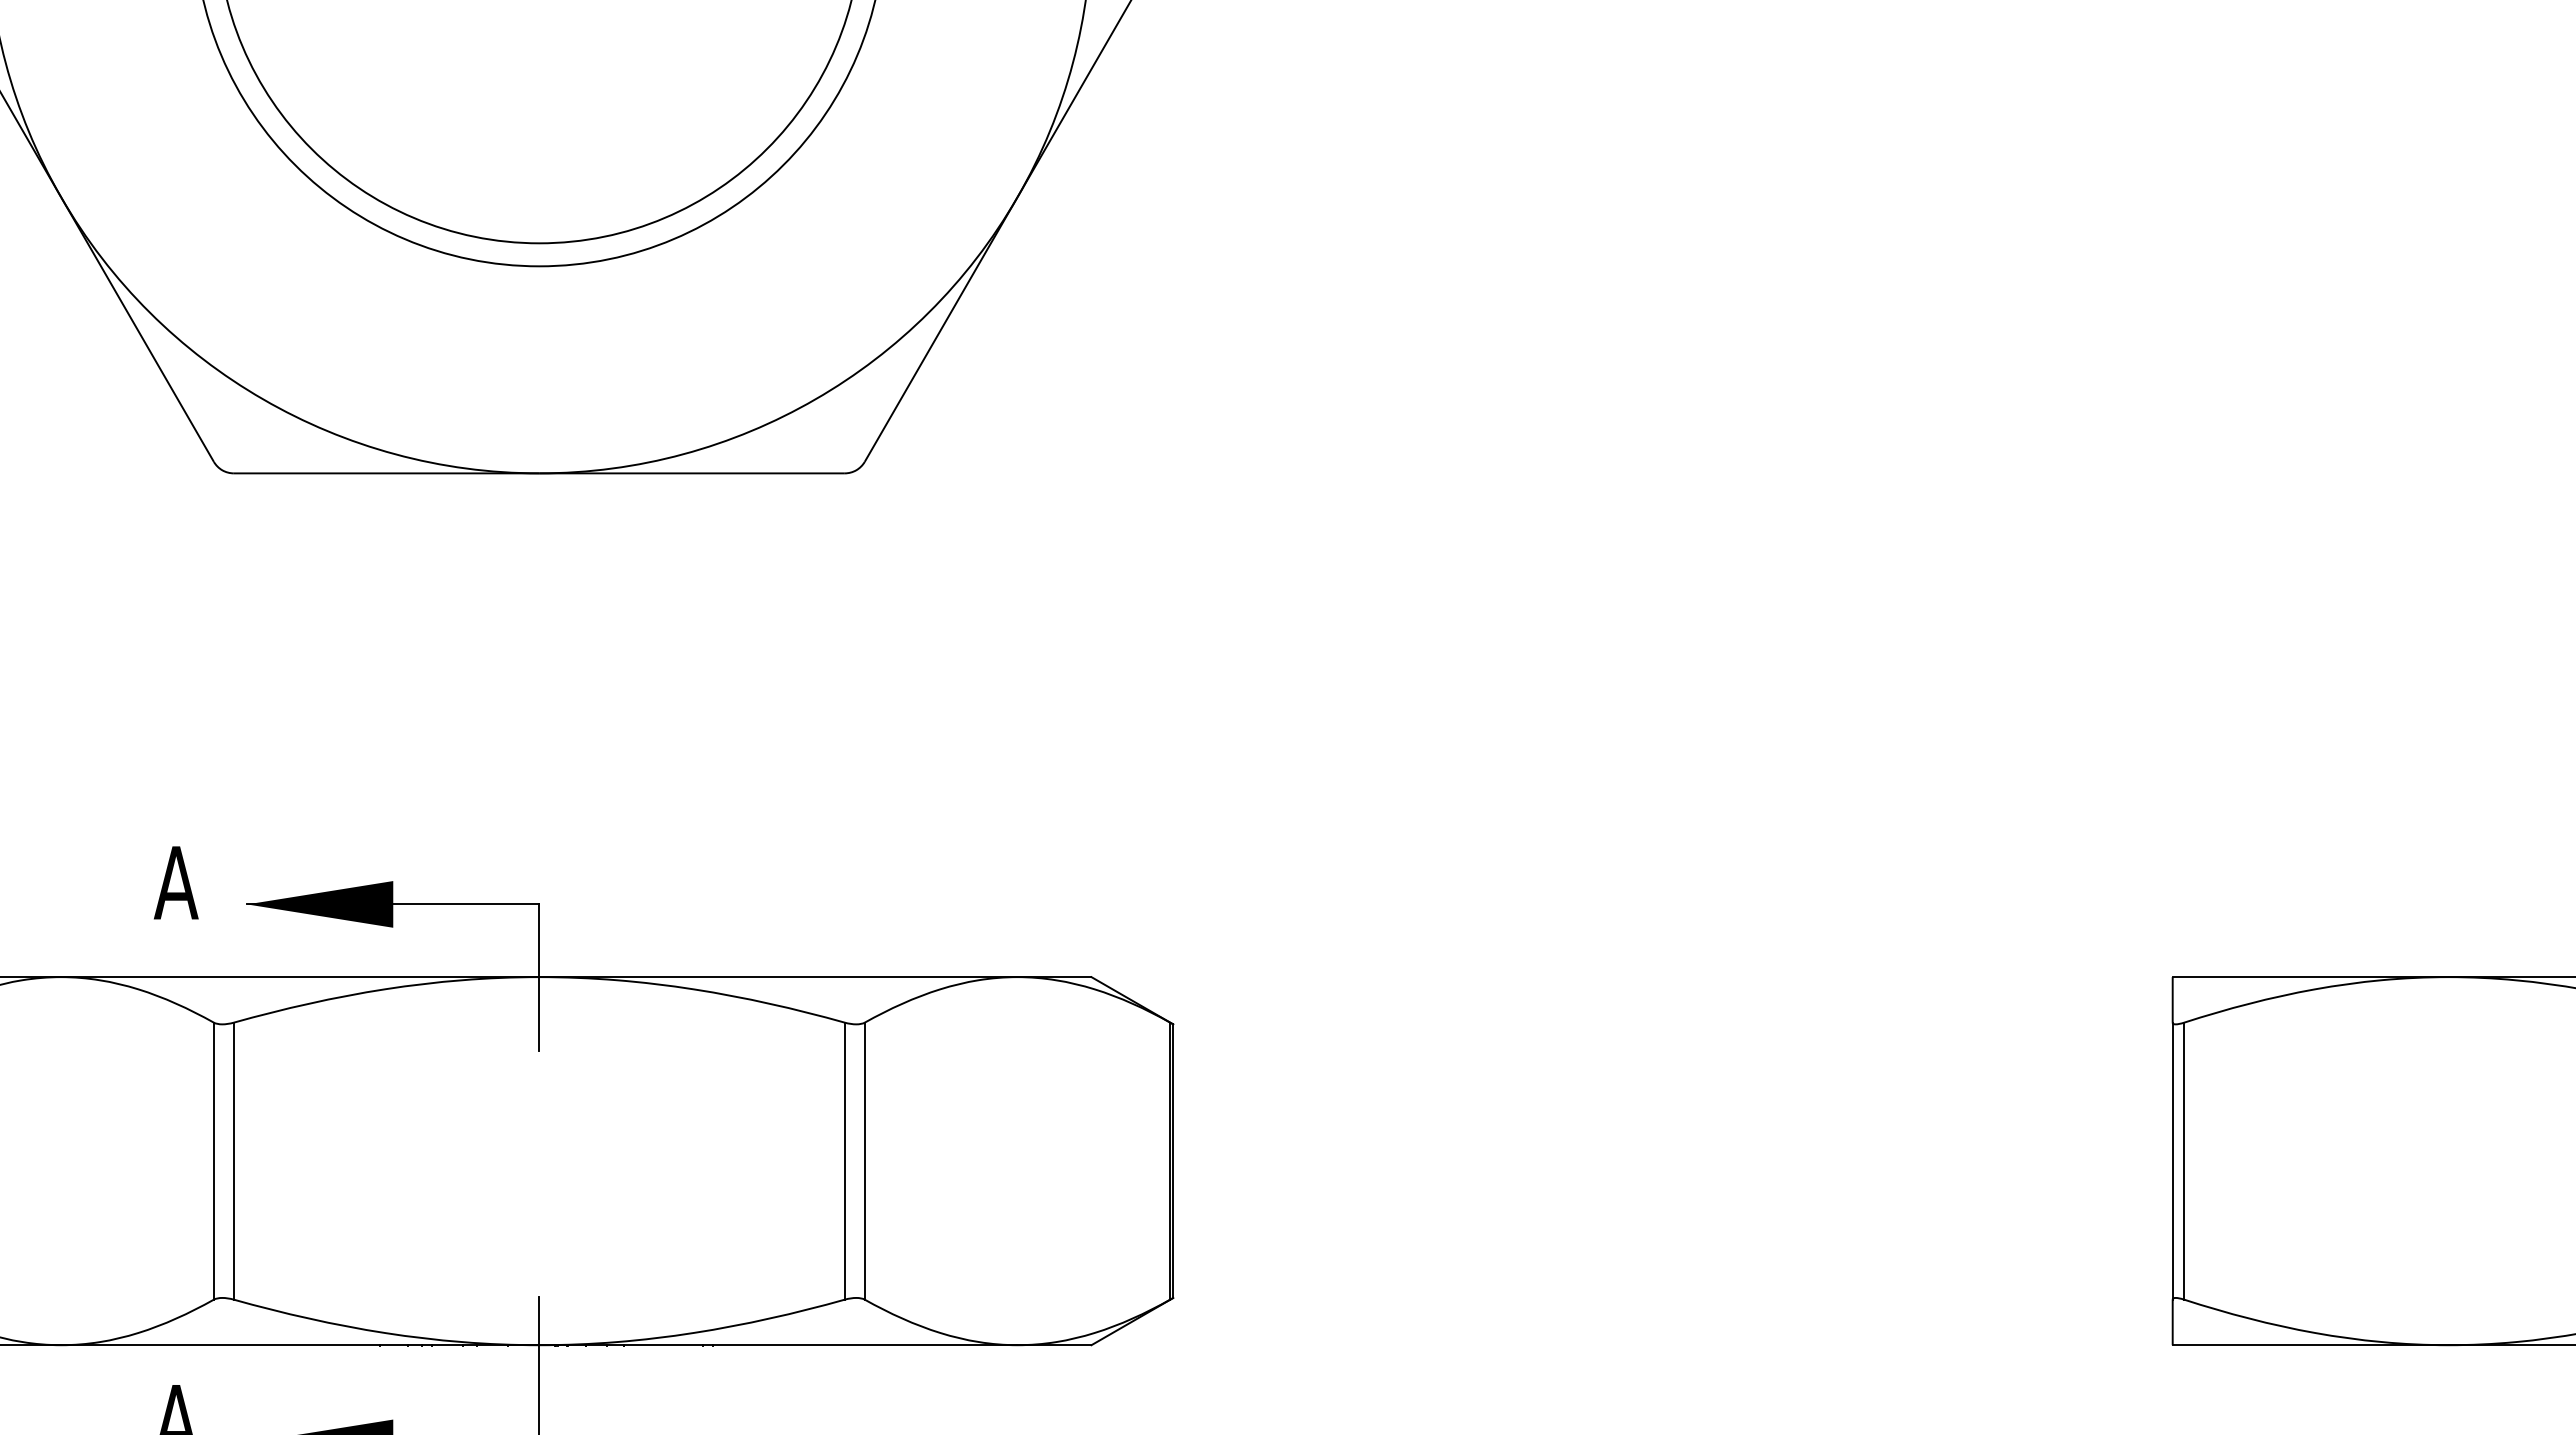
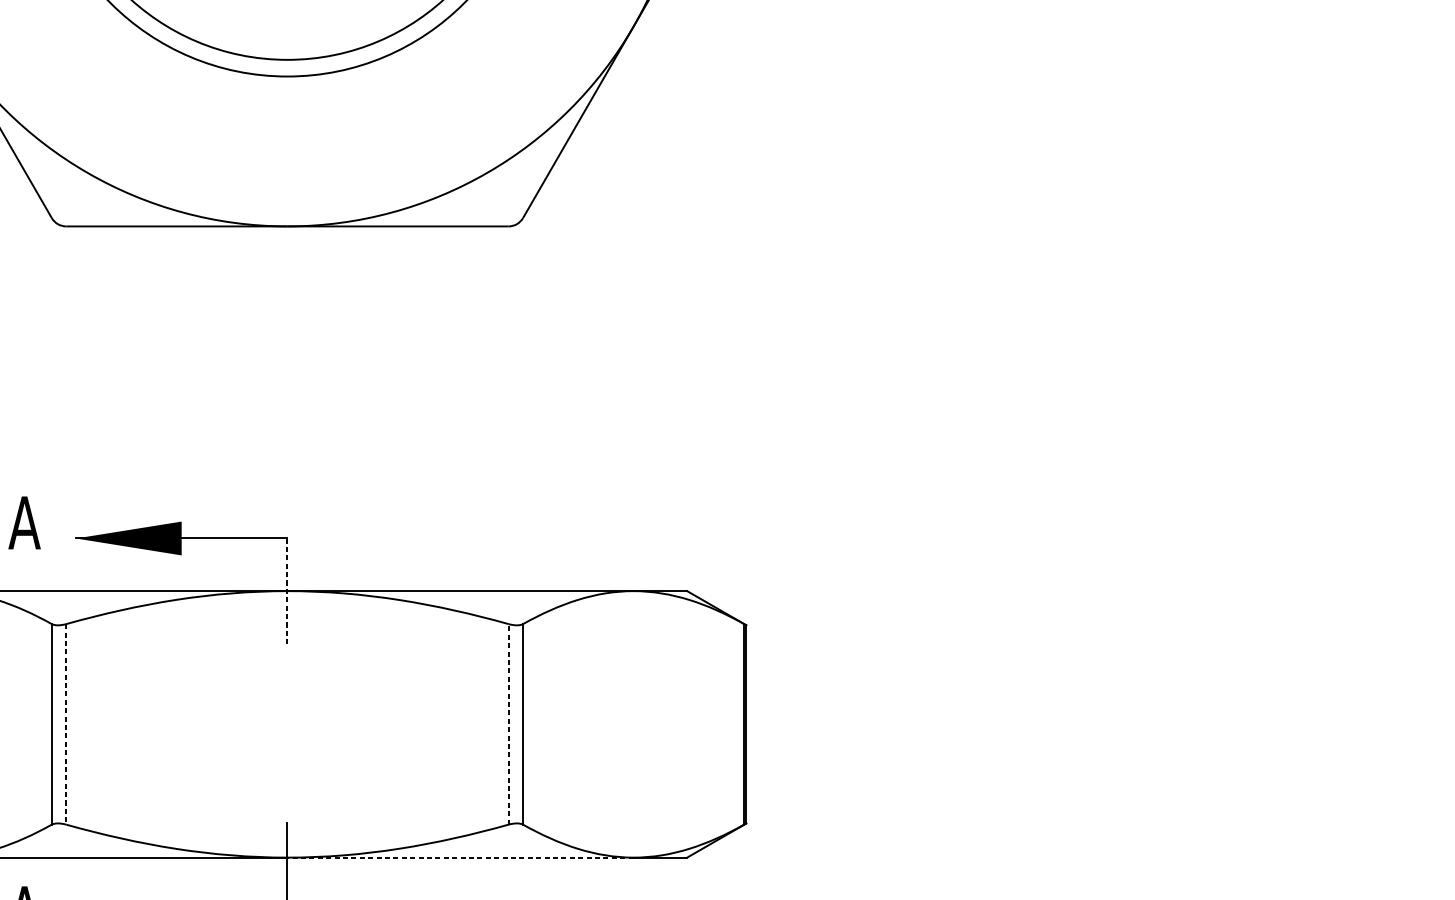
line: (539, 977) -> (287, 591), solid -> dashed
line: (844, 1160) -> (508, 723), solid -> dashed
line: (233, 1161) -> (66, 724), solid -> dashed
line: (777, 1345) -> (459, 857), solid -> dashed

